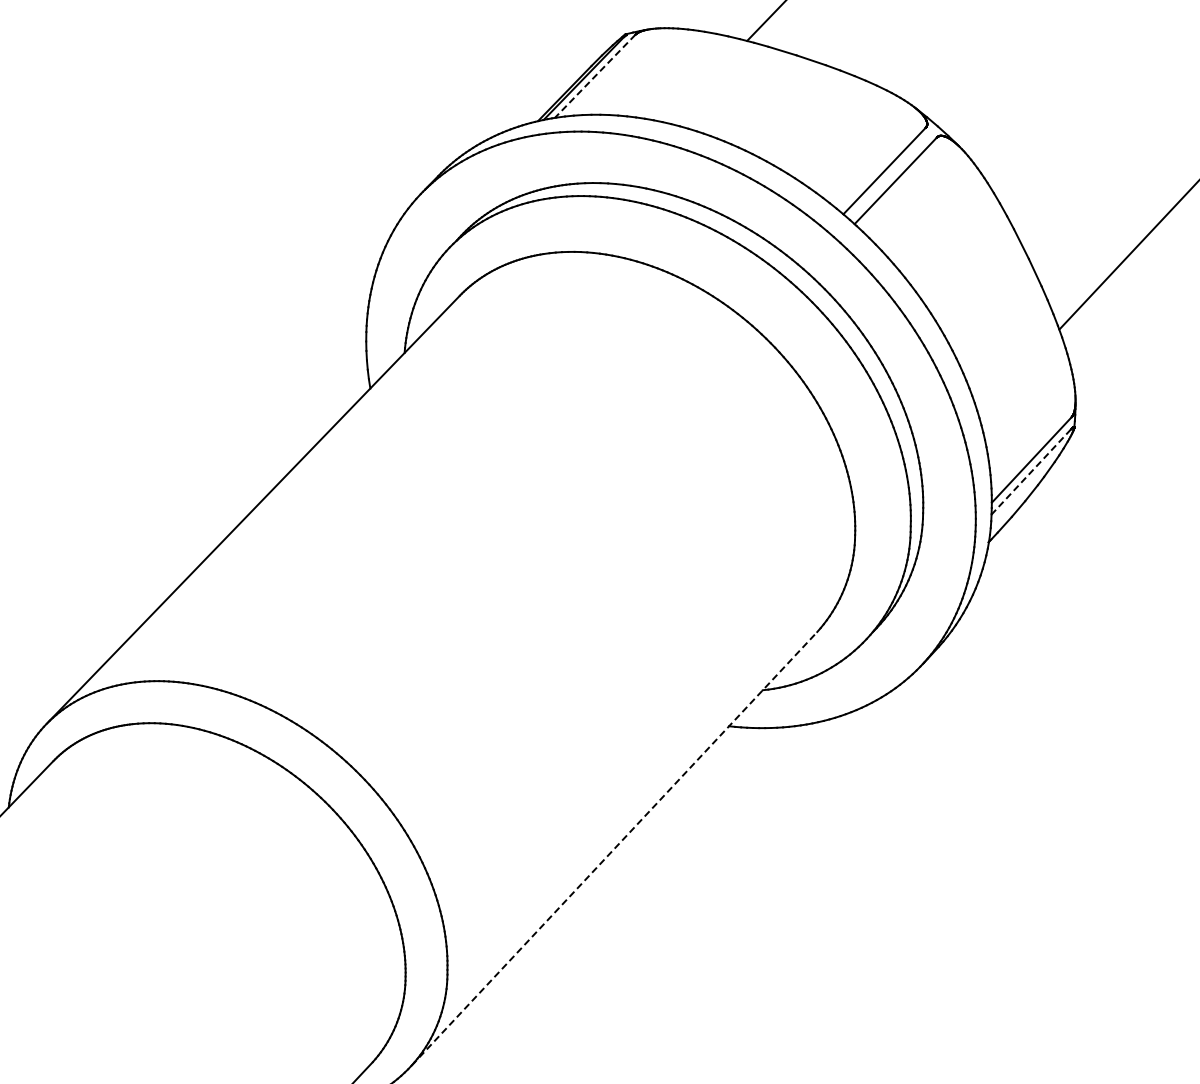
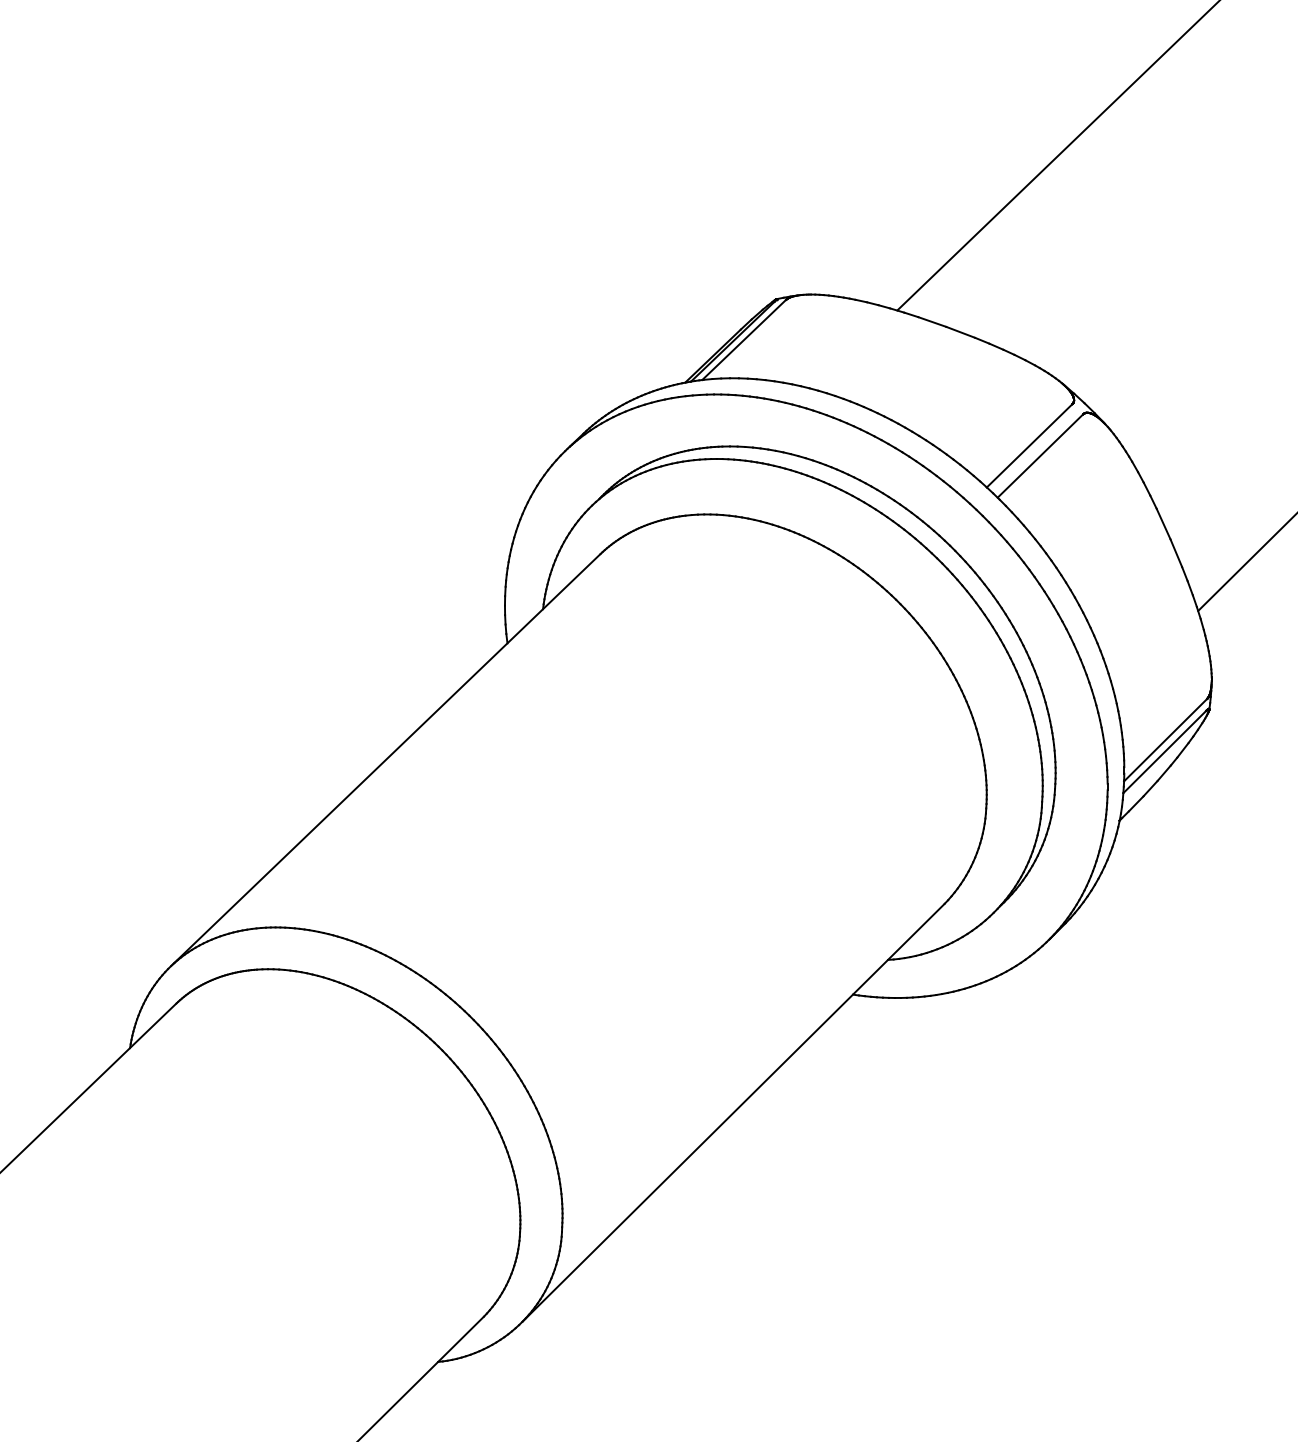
line: (595, 76) -> (744, 340), dashed -> solid
line: (1031, 472) -> (1164, 752), dashed -> solid
line: (614, 848) -> (733, 1112), dashed -> solid

